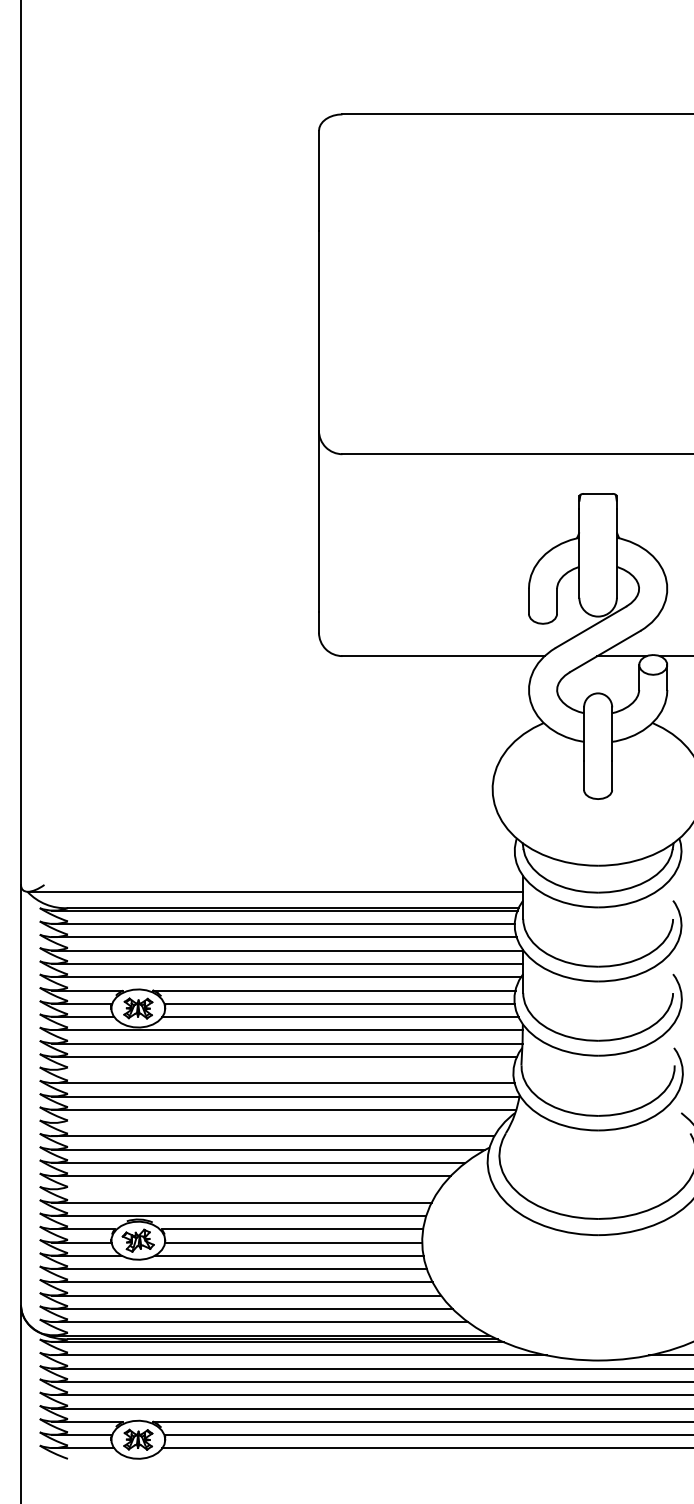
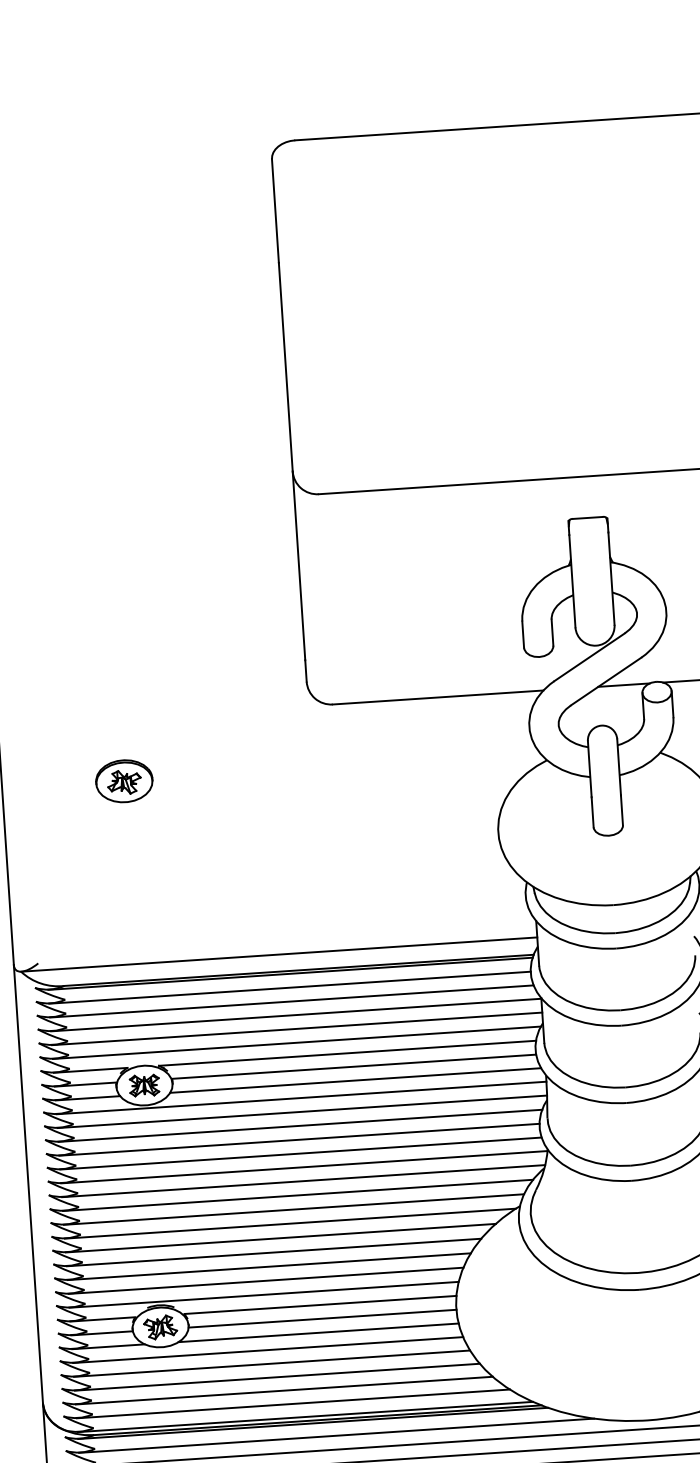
part: (138, 716) -> (124, 781), added
line: (282, 1070) -> (298, 1140), added
line: (277, 1123) -> (297, 1195), added
line: (245, 1189) -> (268, 1266), added

